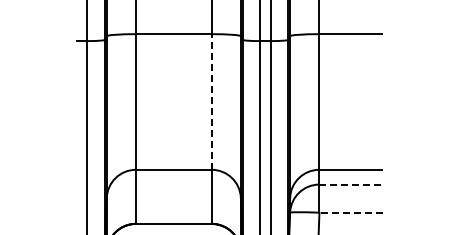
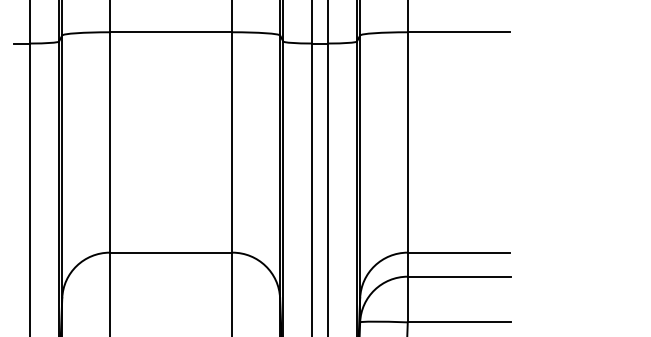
line: (211, 101) -> (232, 141), dashed -> solid
line: (351, 184) -> (459, 276), dashed -> solid
line: (351, 212) -> (459, 322), dashed -> solid

